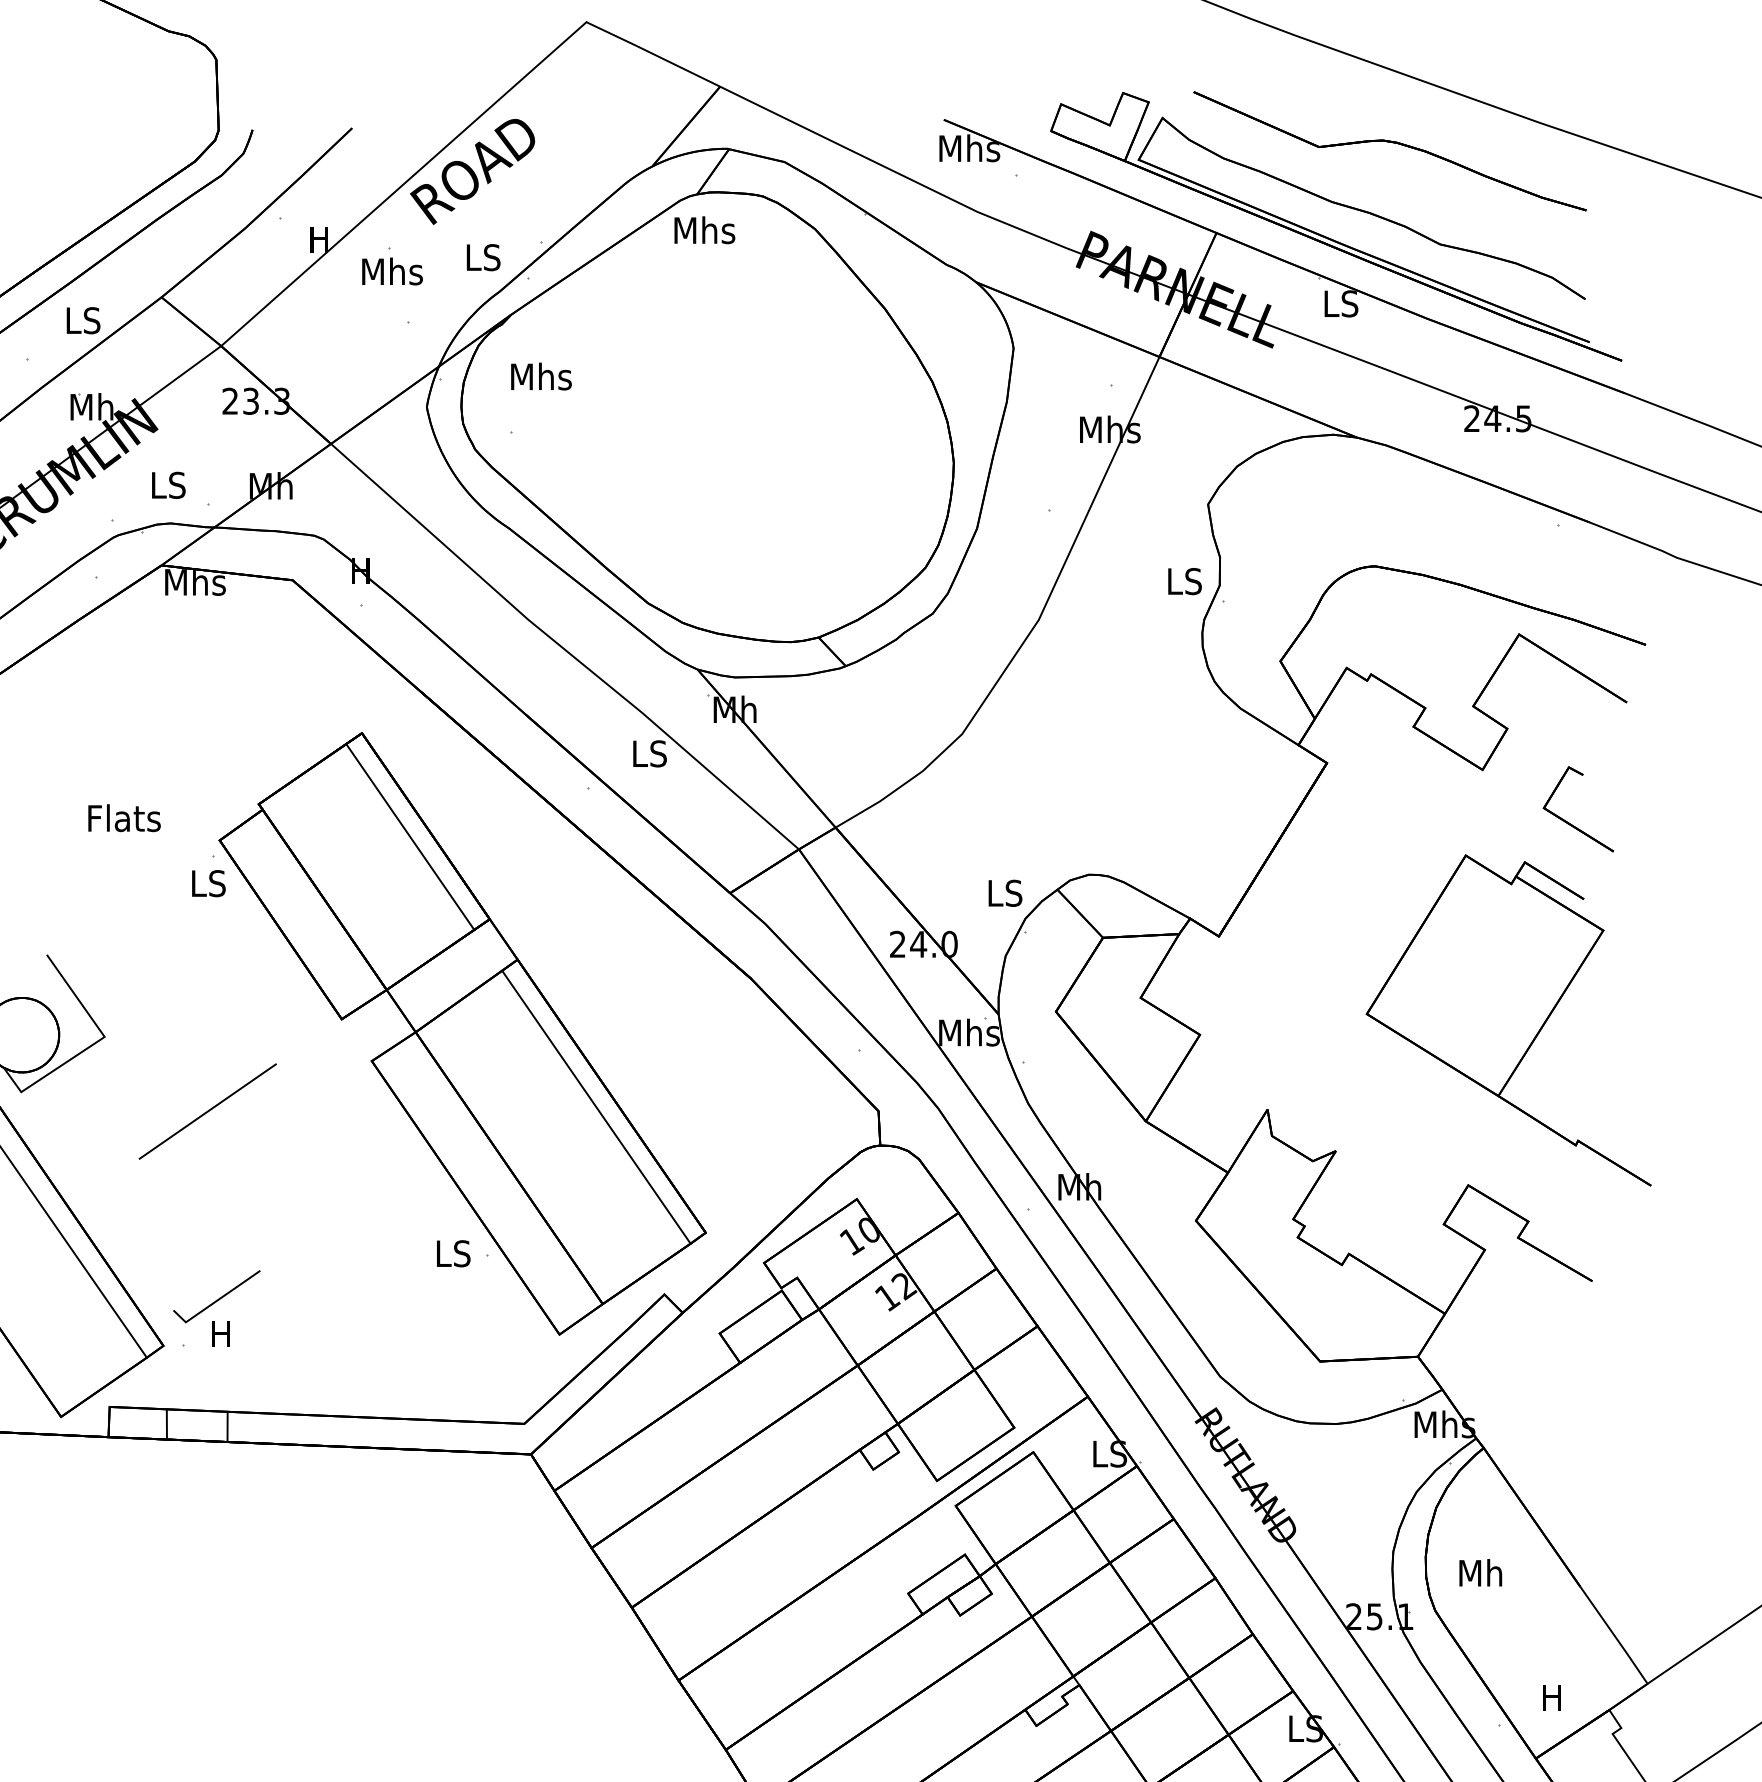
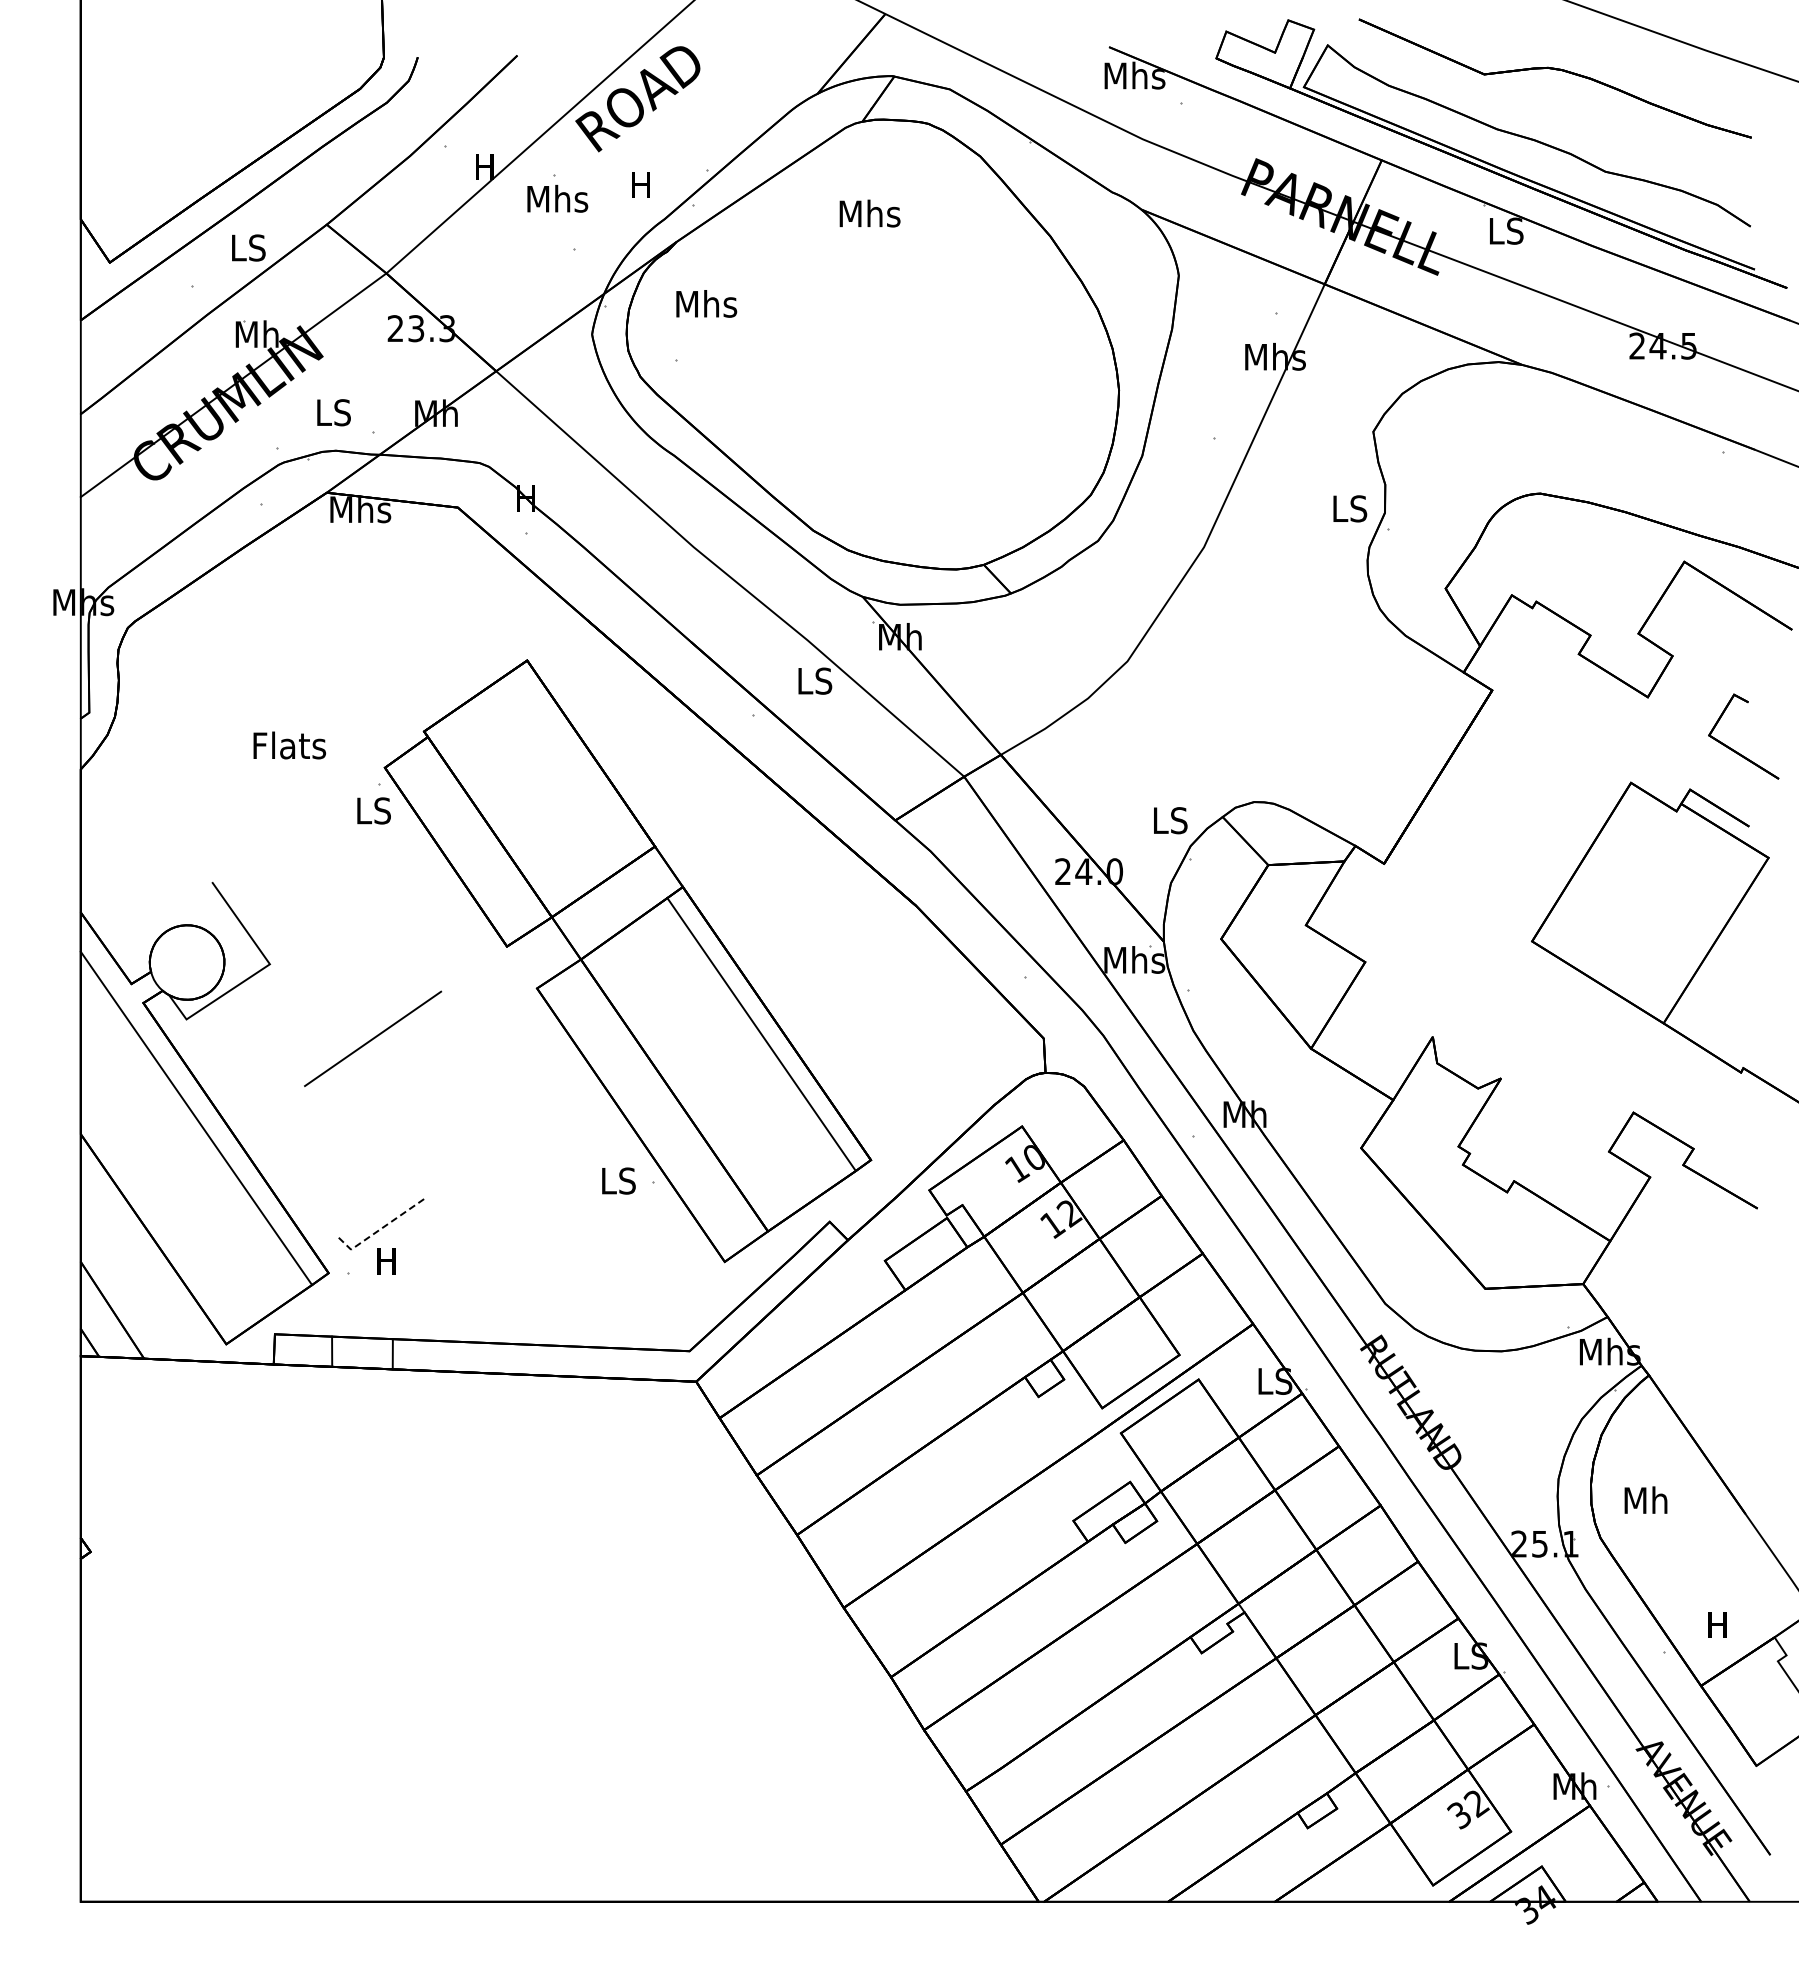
text: (704, 230) -> (869, 213), moved
text: (483, 257) -> (648, 184), LS -> H
line: (410, 837) -> (575, 764), removed
line: (215, 1302) -> (380, 1229), solid -> dashed

